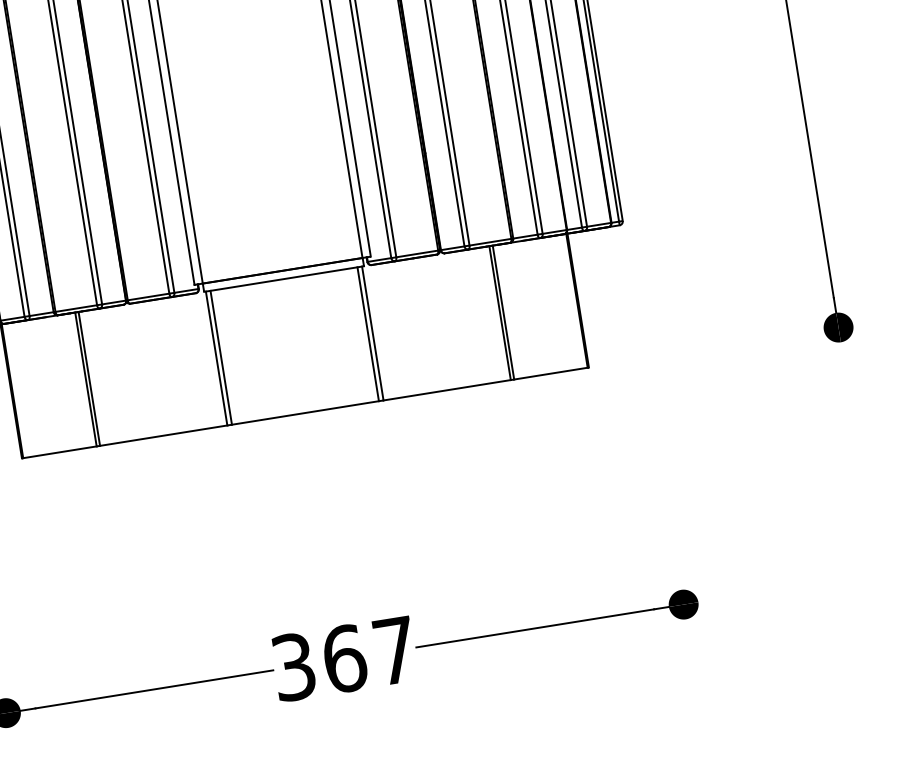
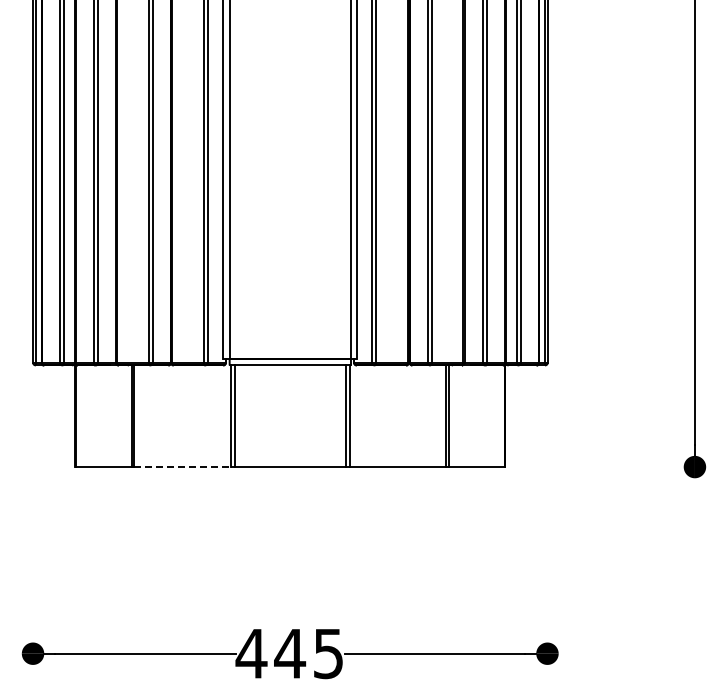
line: (164, 436) -> (183, 467), solid -> dashed
text: (342, 658) -> (288, 653), 367 -> 445

